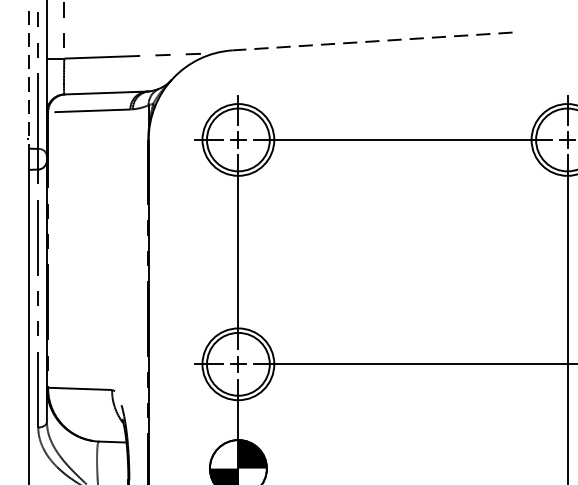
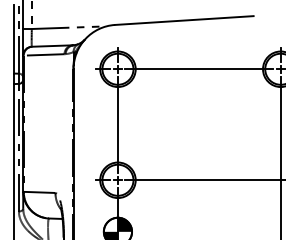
line: (370, 41) -> (183, 20), dashed -> solid
line: (29, 79) -> (14, 39), dashed -> solid

